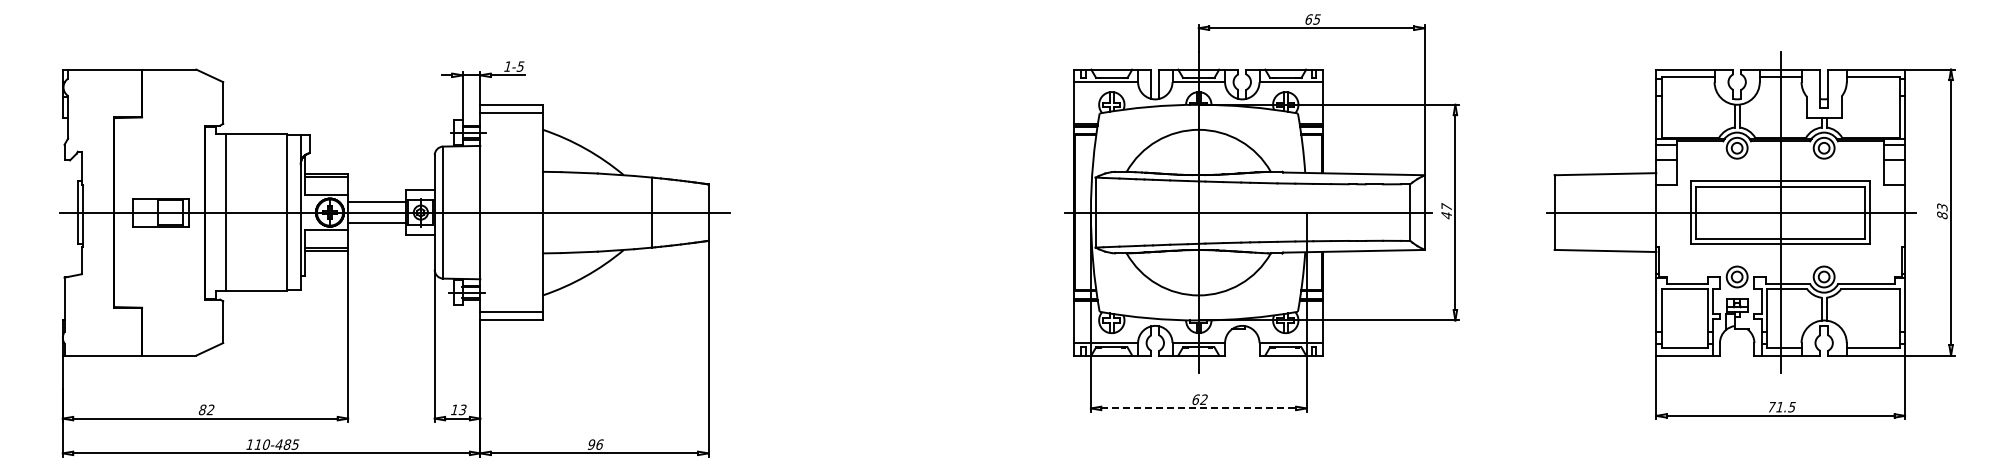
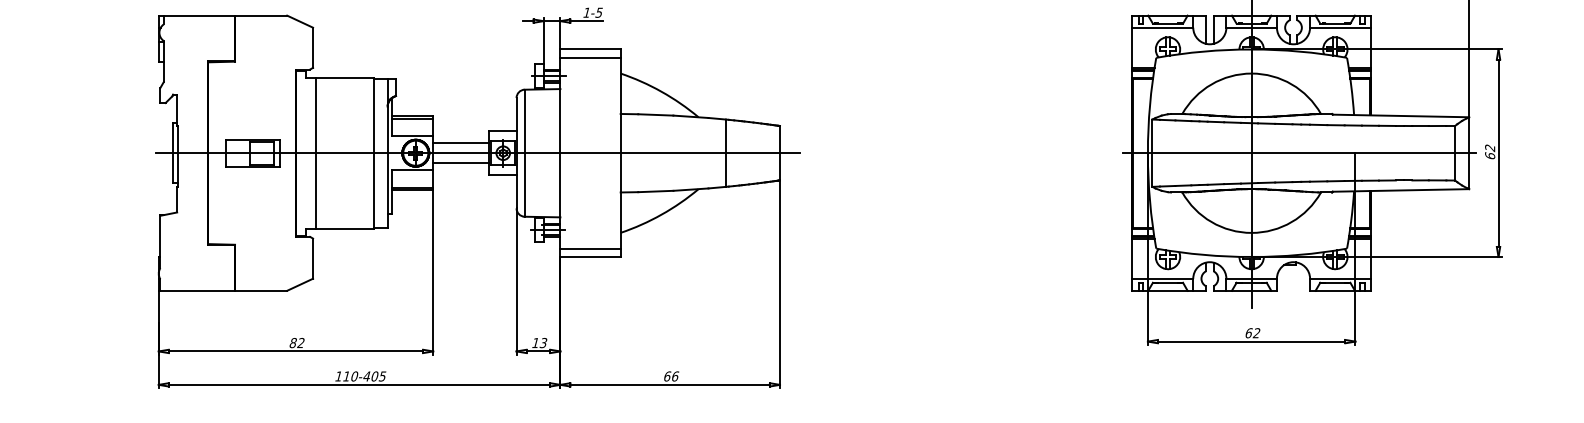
text: (1446, 210) -> (1489, 151), 47 -> 62
line: (1199, 408) -> (1252, 341), dashed -> solid
text: (287, 444) -> (374, 376), 110-485 -> 110-405
text: (591, 444) -> (667, 376), 96 -> 66

